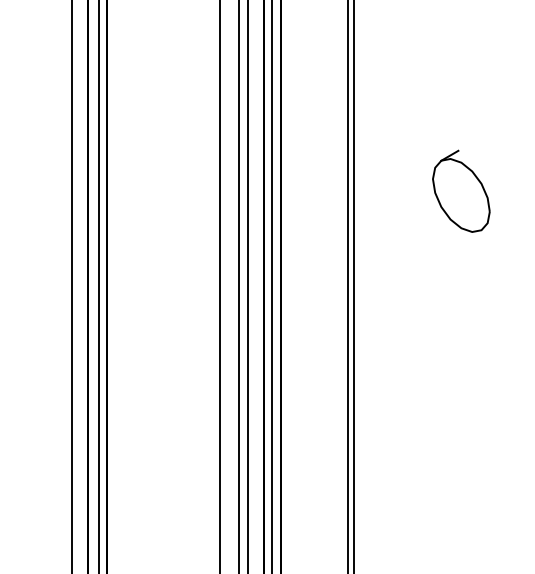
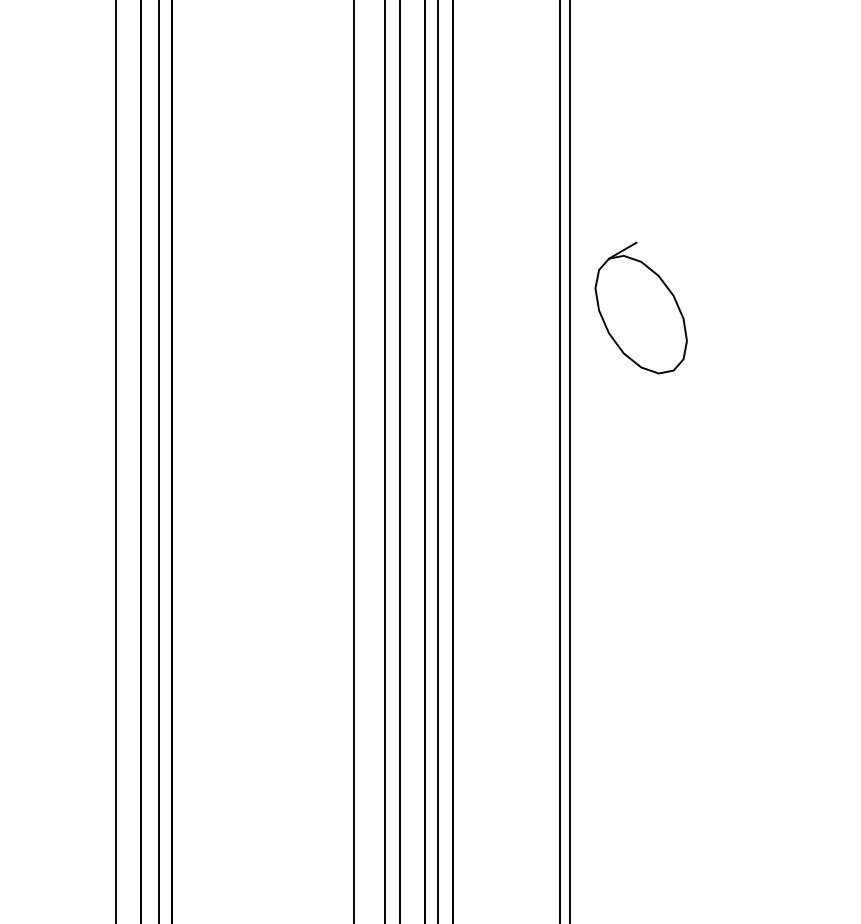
part: (461, 190) -> (641, 306), moved

